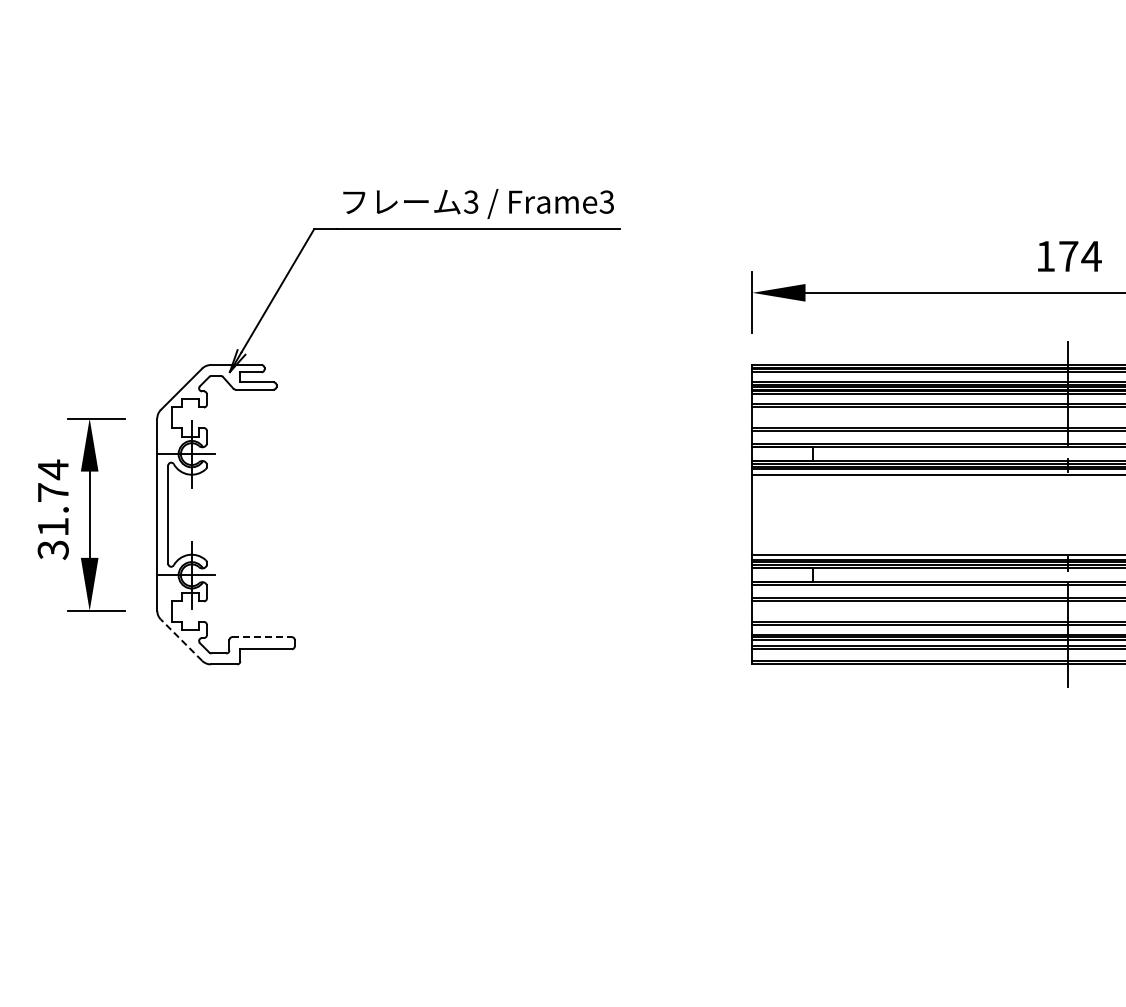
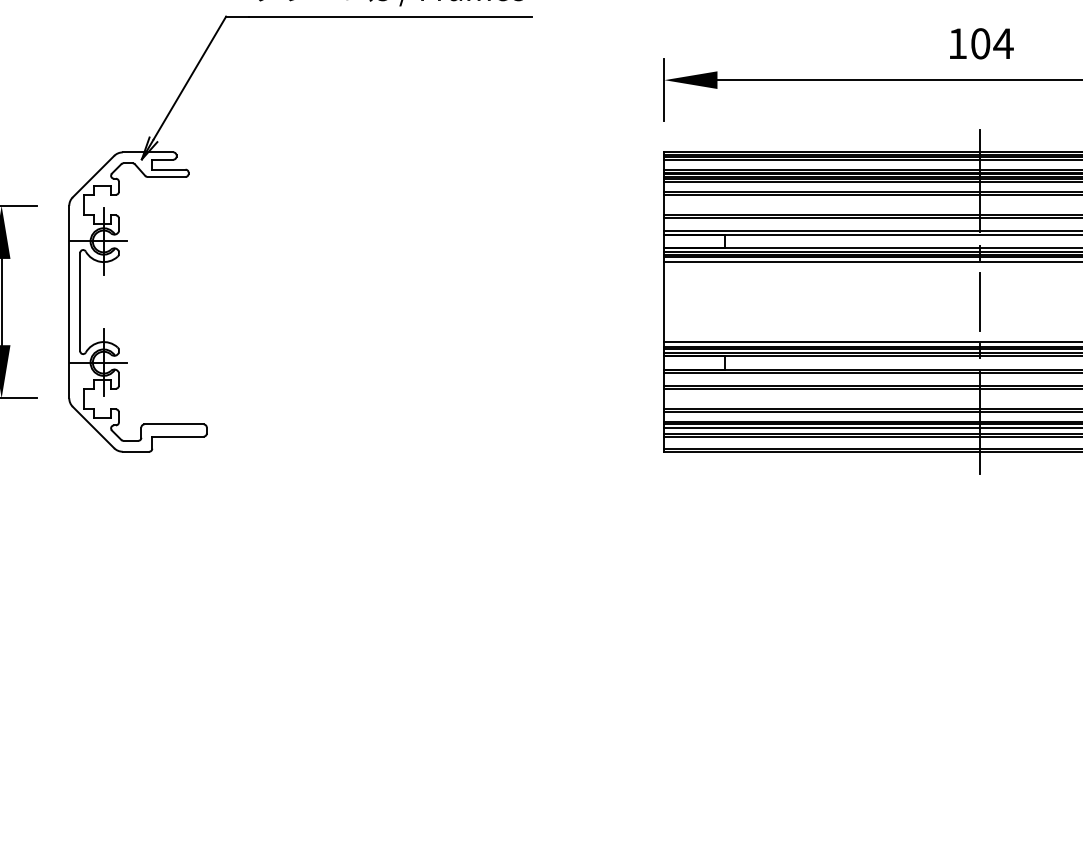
text: (1068, 256) -> (980, 43), 174 -> 104
line: (1067, 514) -> (979, 301), added
line: (262, 637) -> (174, 424), dashed -> solid
line: (181, 639) -> (93, 426), dashed -> solid

